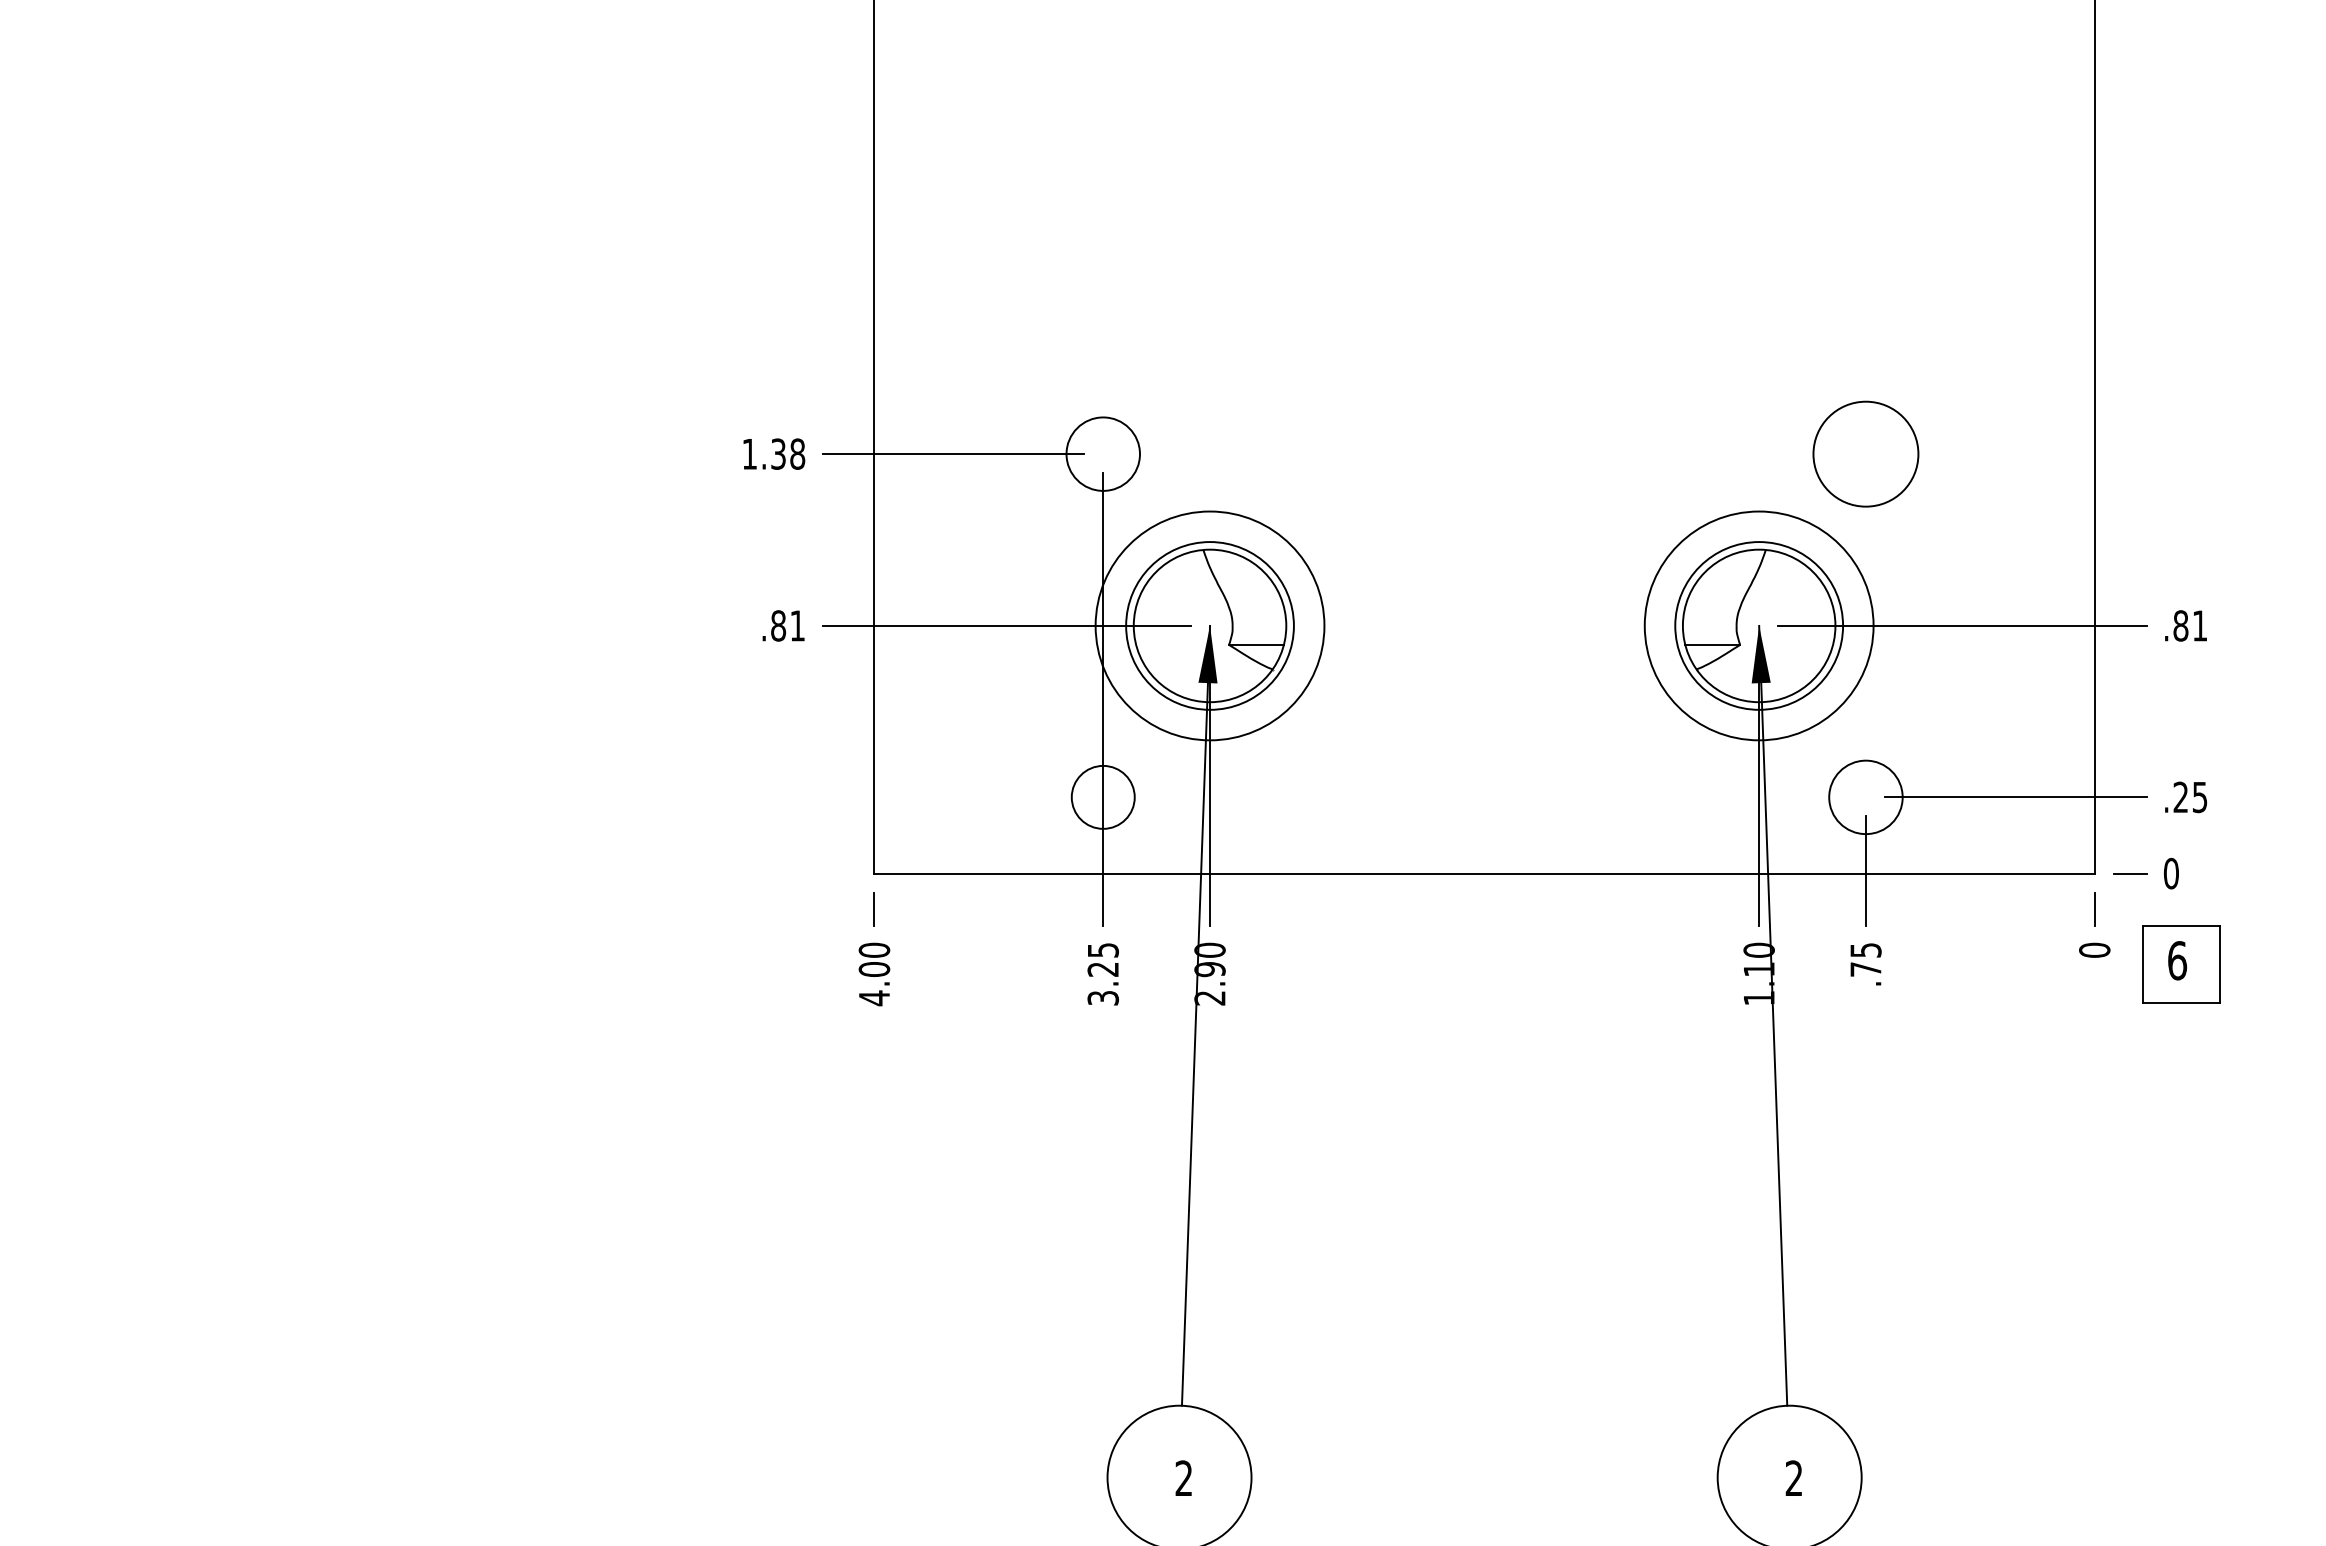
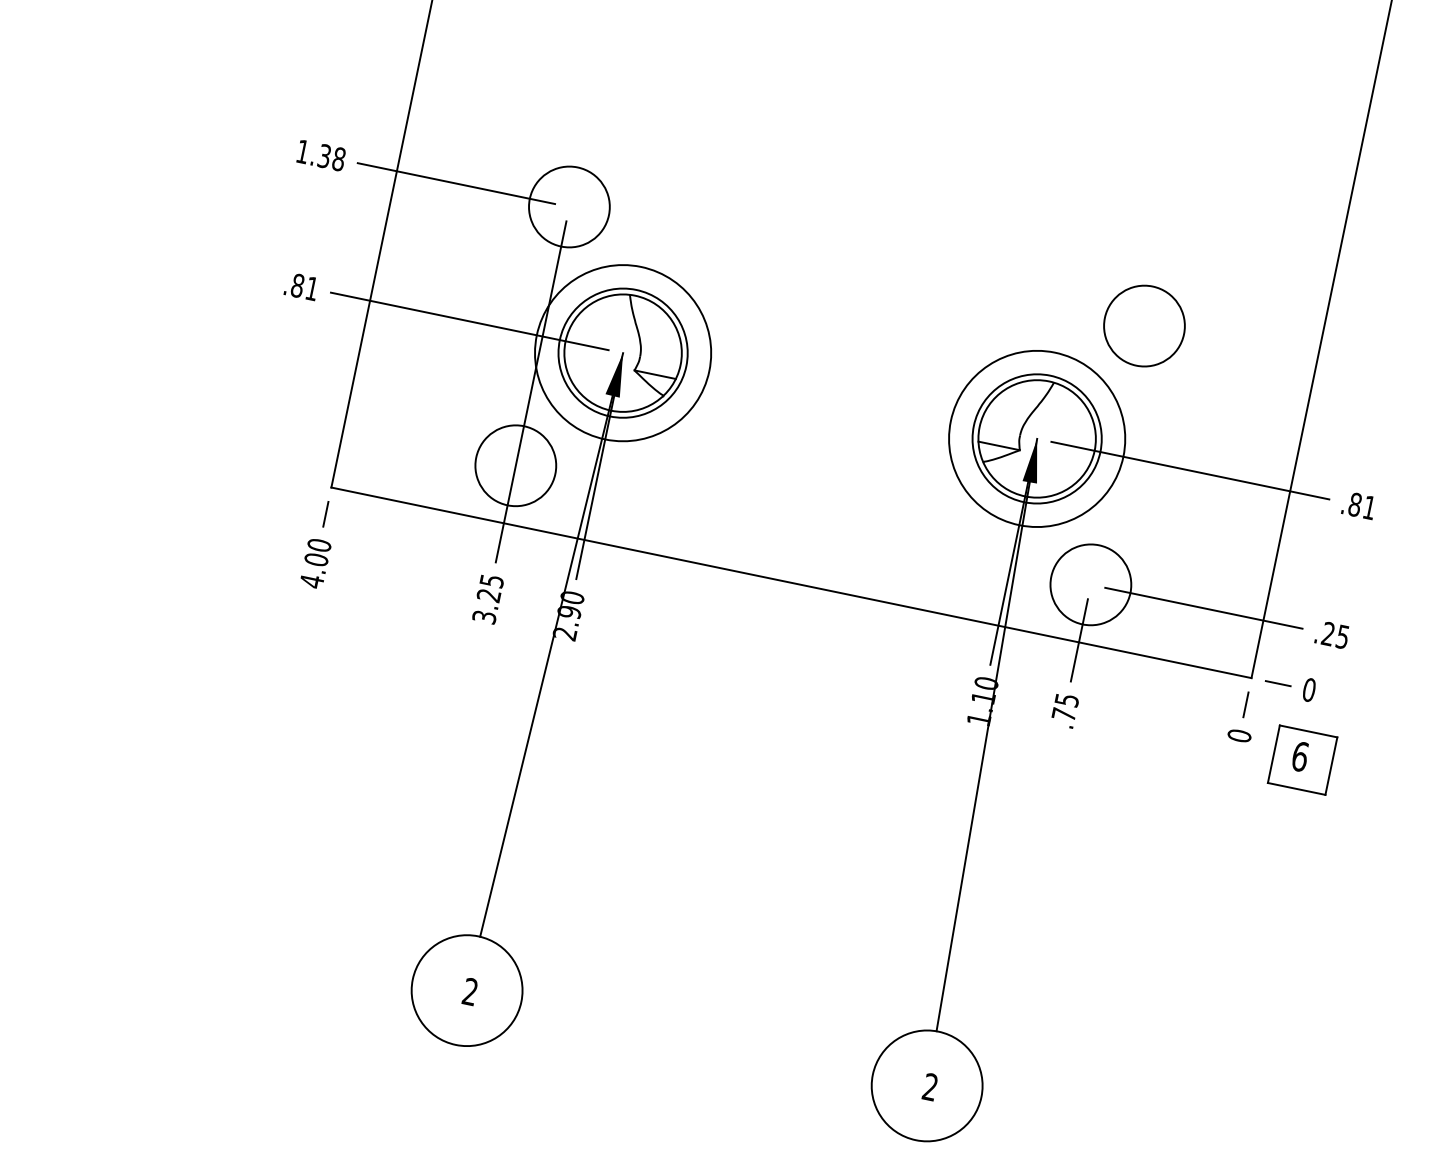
circle: (1102, 453) -> (568, 206), size x1.43
circle: (1102, 796) -> (515, 464), size x1.67
circle: (1865, 796) -> (1090, 584), size x1.43

